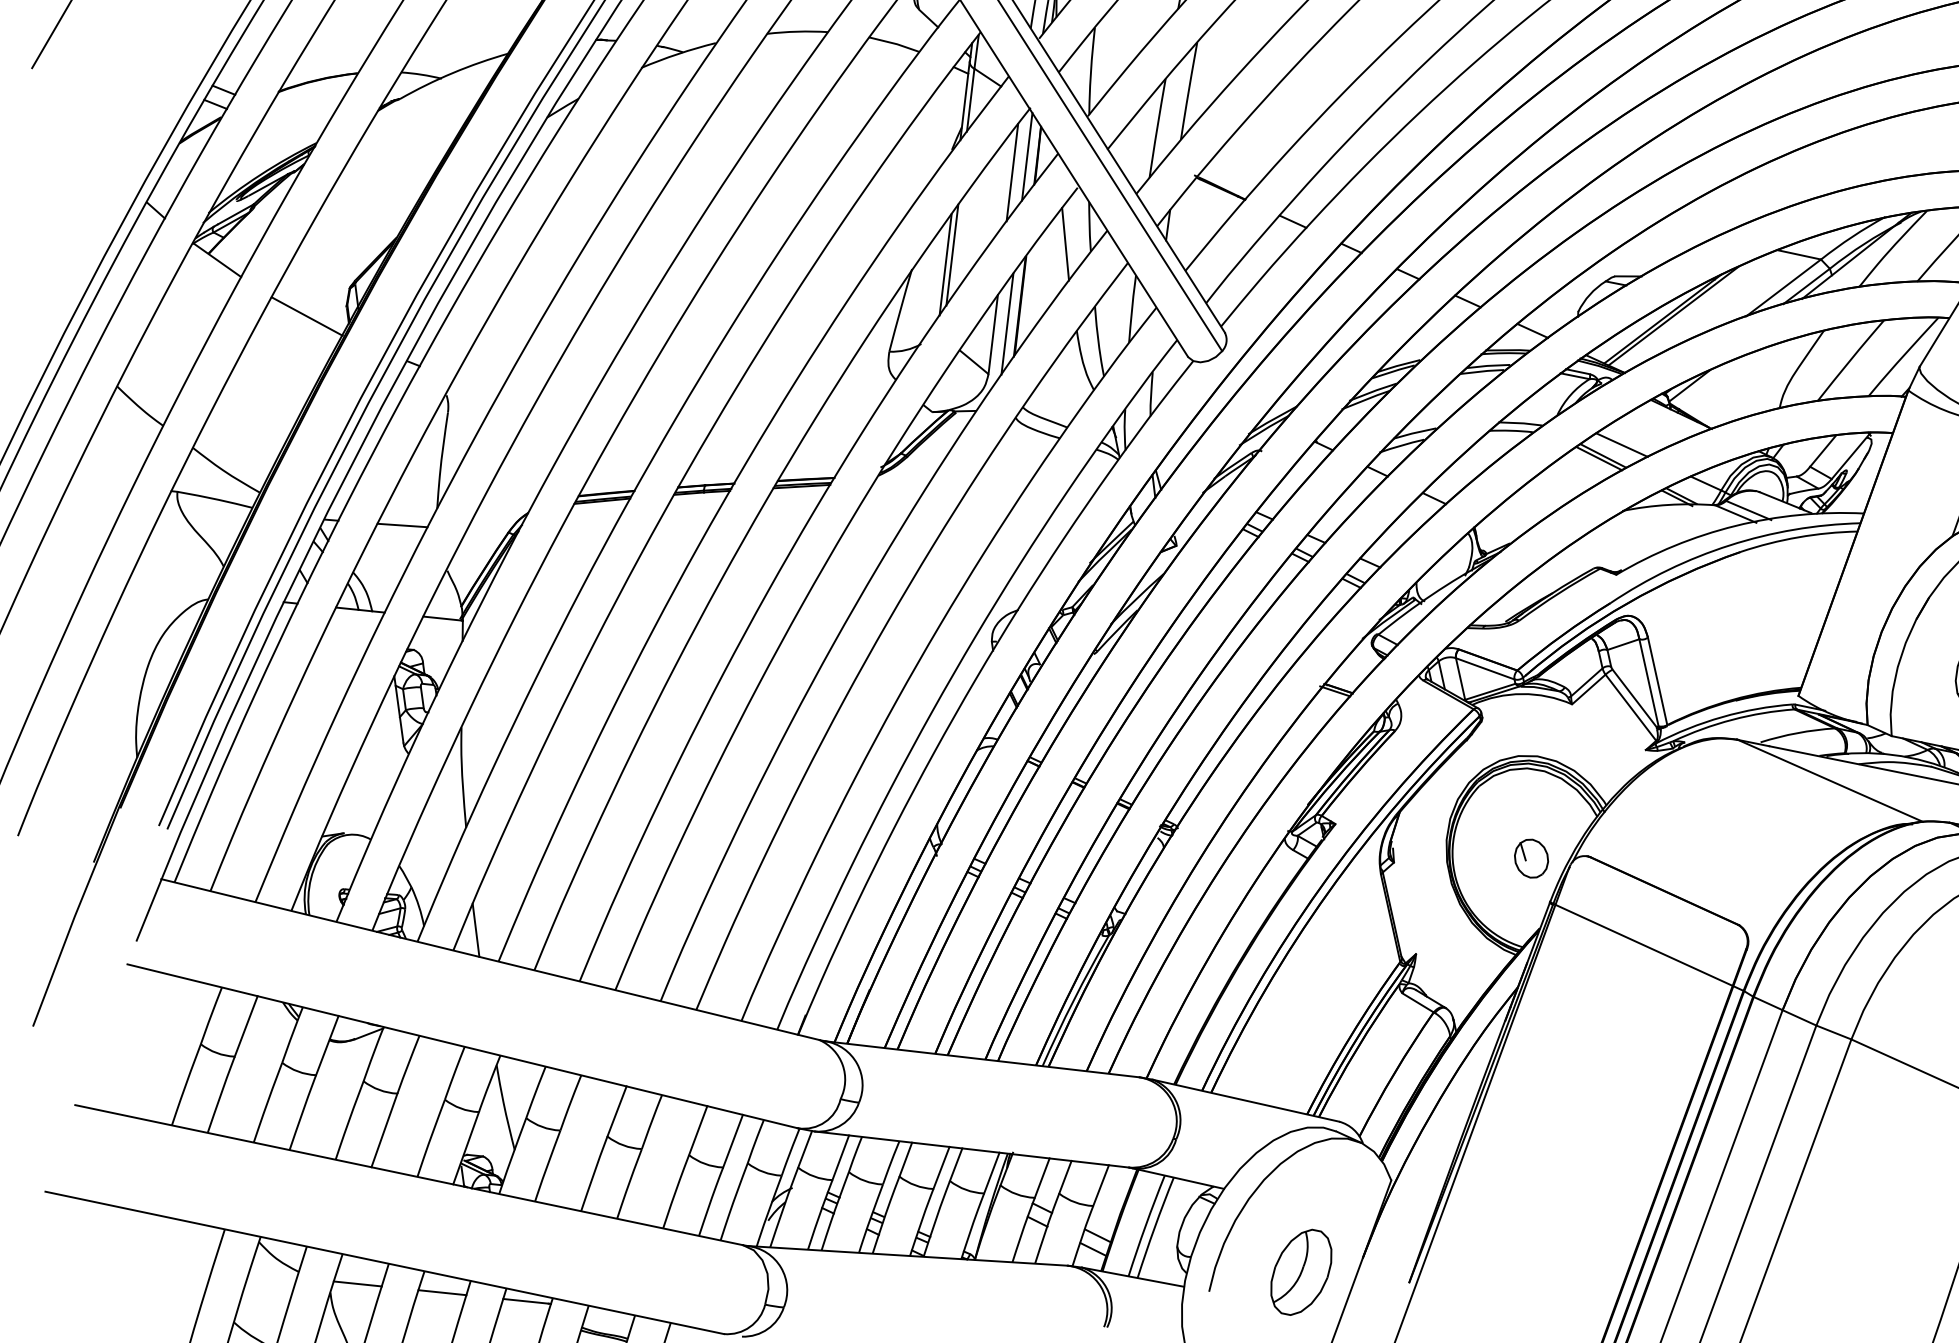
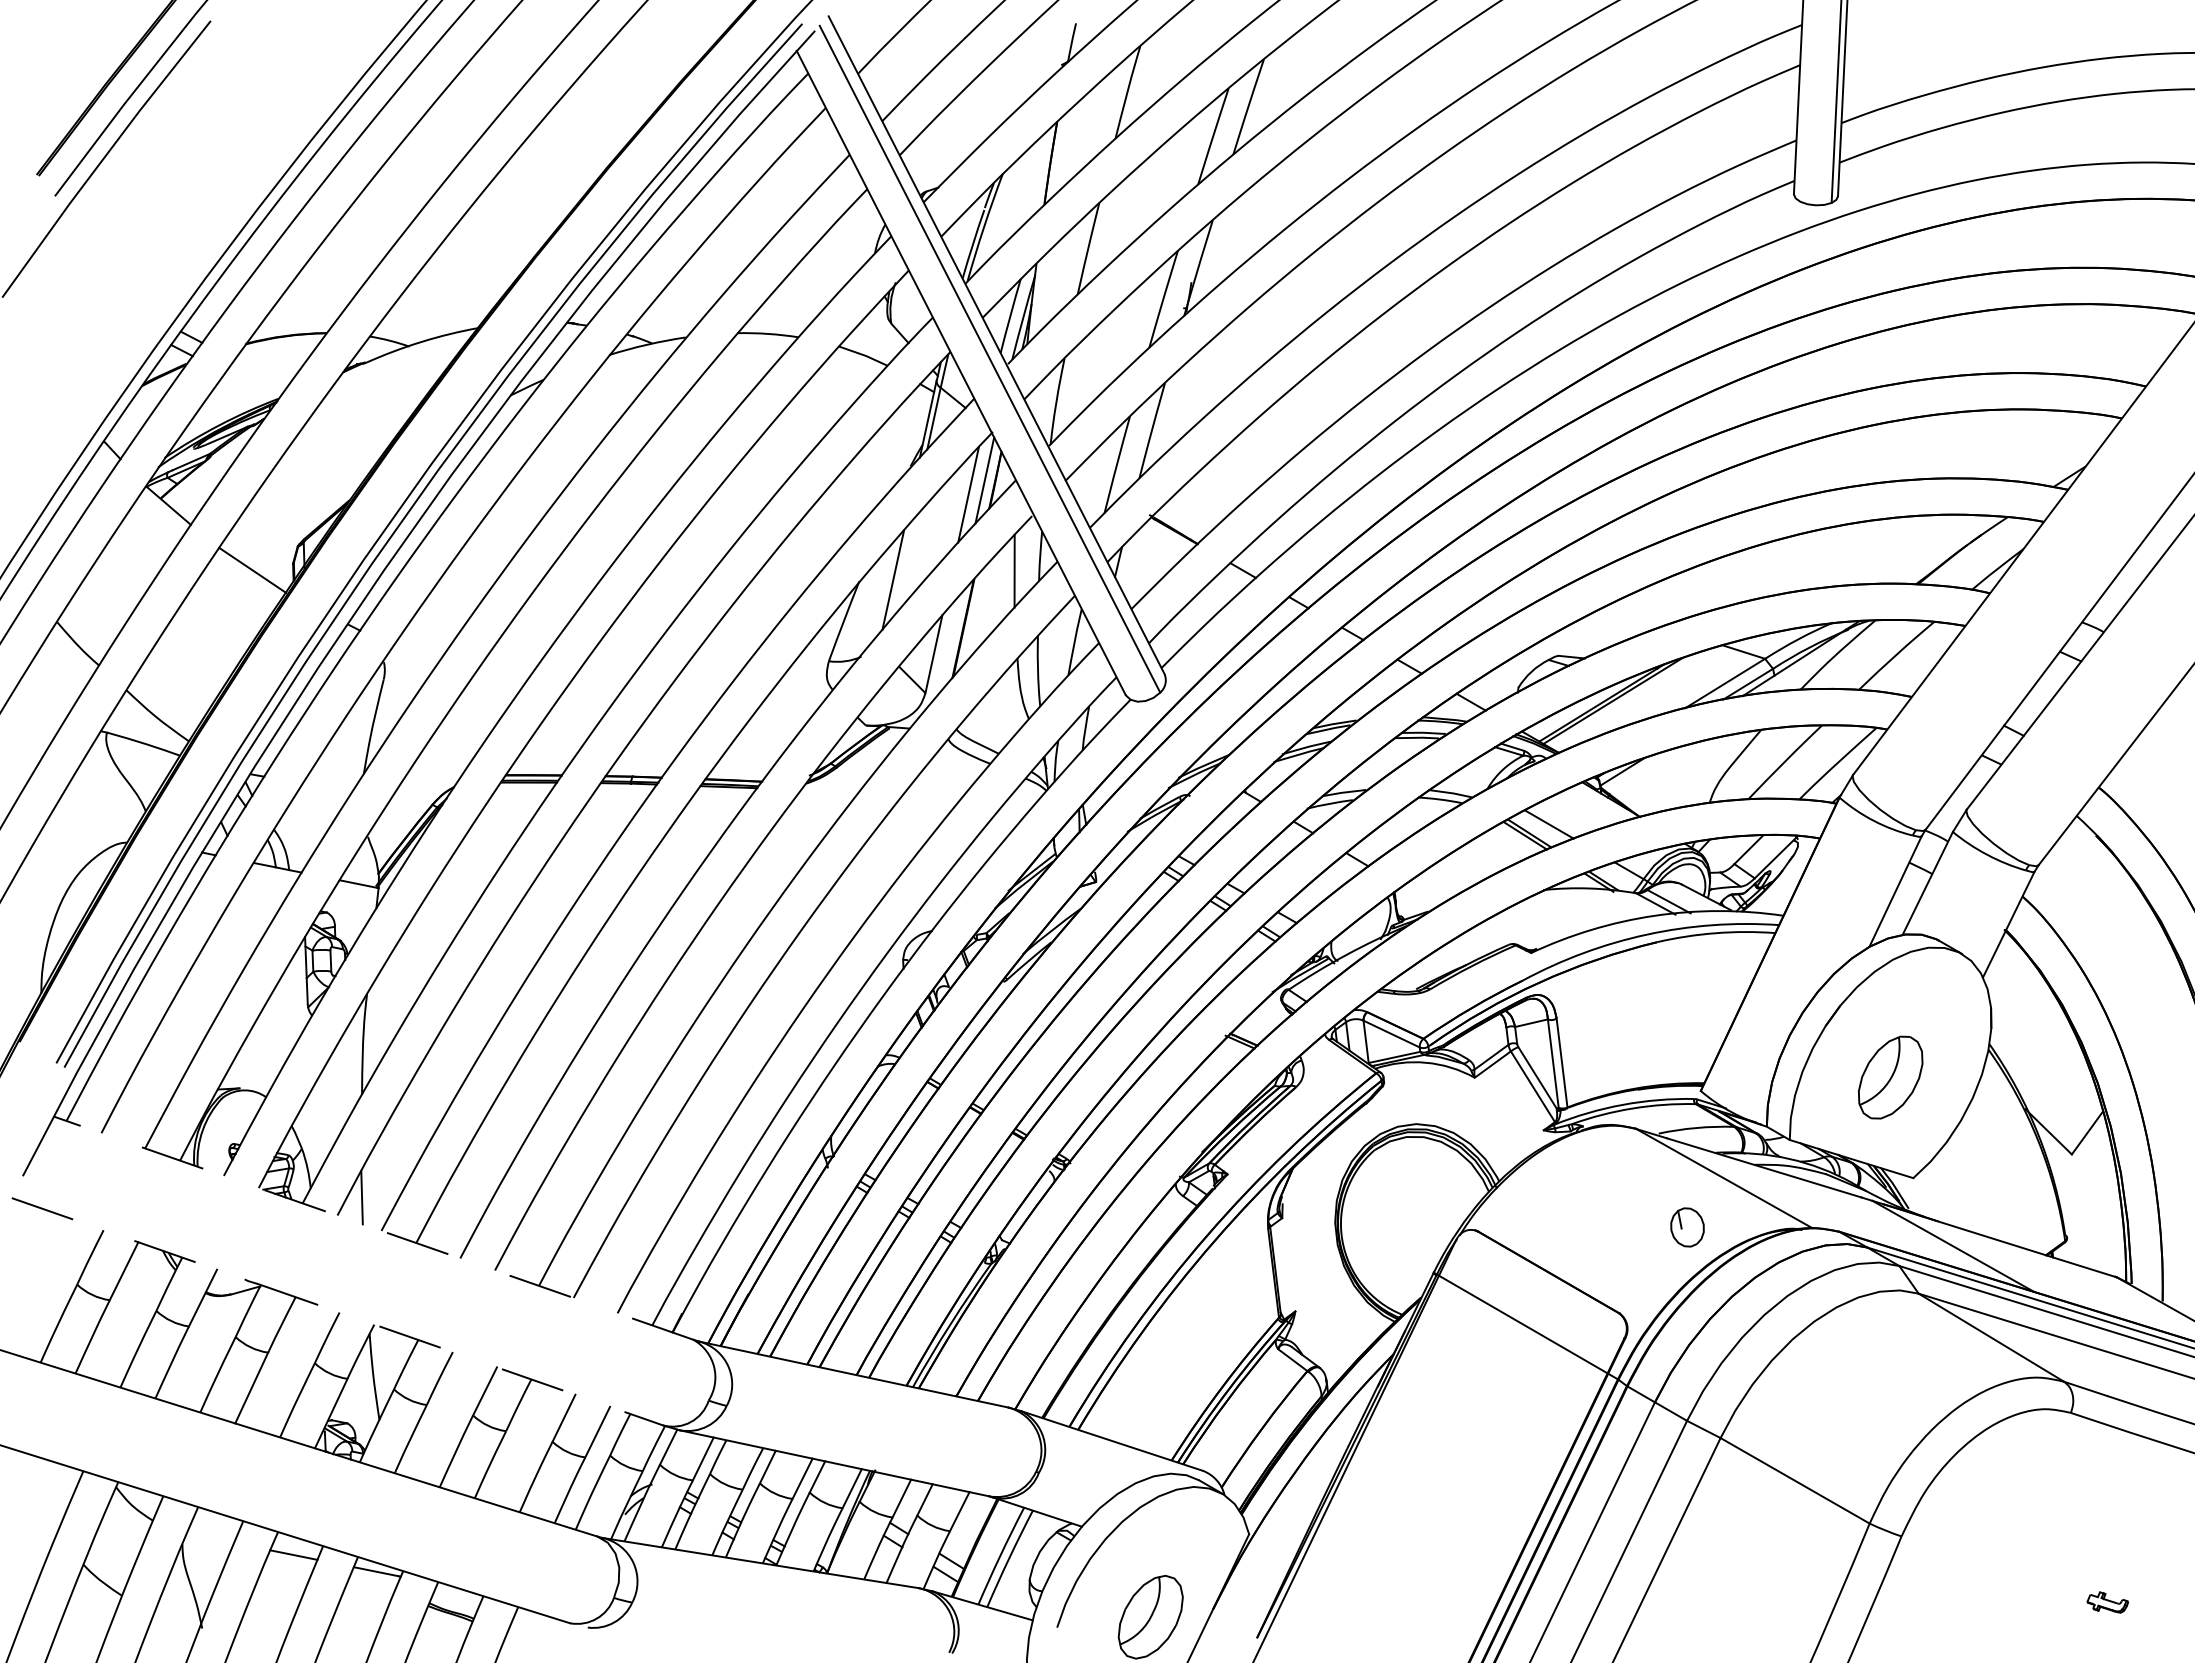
line: (951, 254) -> (900, 570), removed
line: (1006, 323) -> (948, 644), removed
line: (402, 525) -> (327, 787), removed
part: (1531, 858) -> (1687, 1227), moved
line: (490, 959) -> (373, 1228), solid -> dashed
line: (463, 1045) -> (338, 1311), solid -> dashed
line: (357, 1284) -> (210, 1538), removed

